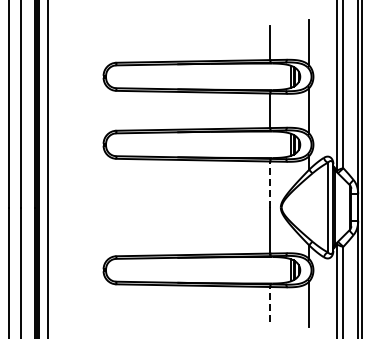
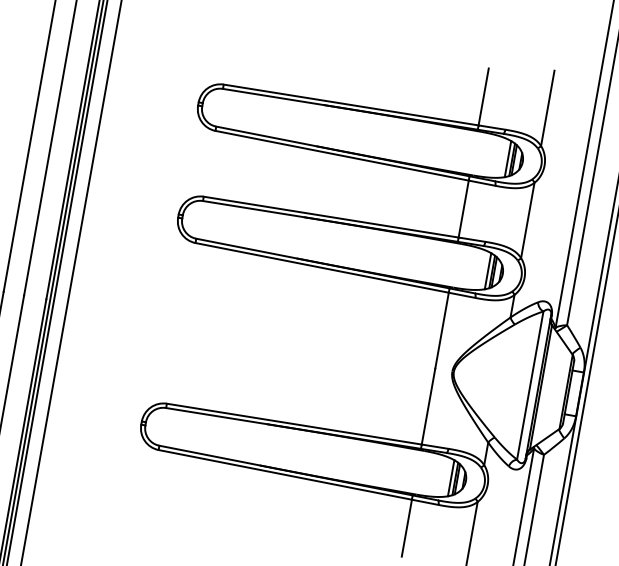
line: (270, 184) -> (442, 330), dashed -> solid
line: (270, 303) -> (407, 526), dashed -> solid

